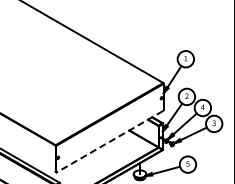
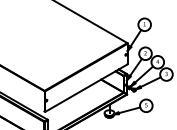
line: (109, 141) -> (85, 88), dashed -> solid

